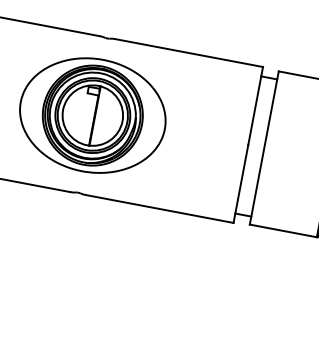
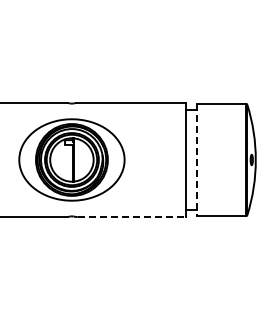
line: (264, 148) -> (197, 160), solid -> dashed
line: (159, 209) -> (131, 217), solid -> dashed

